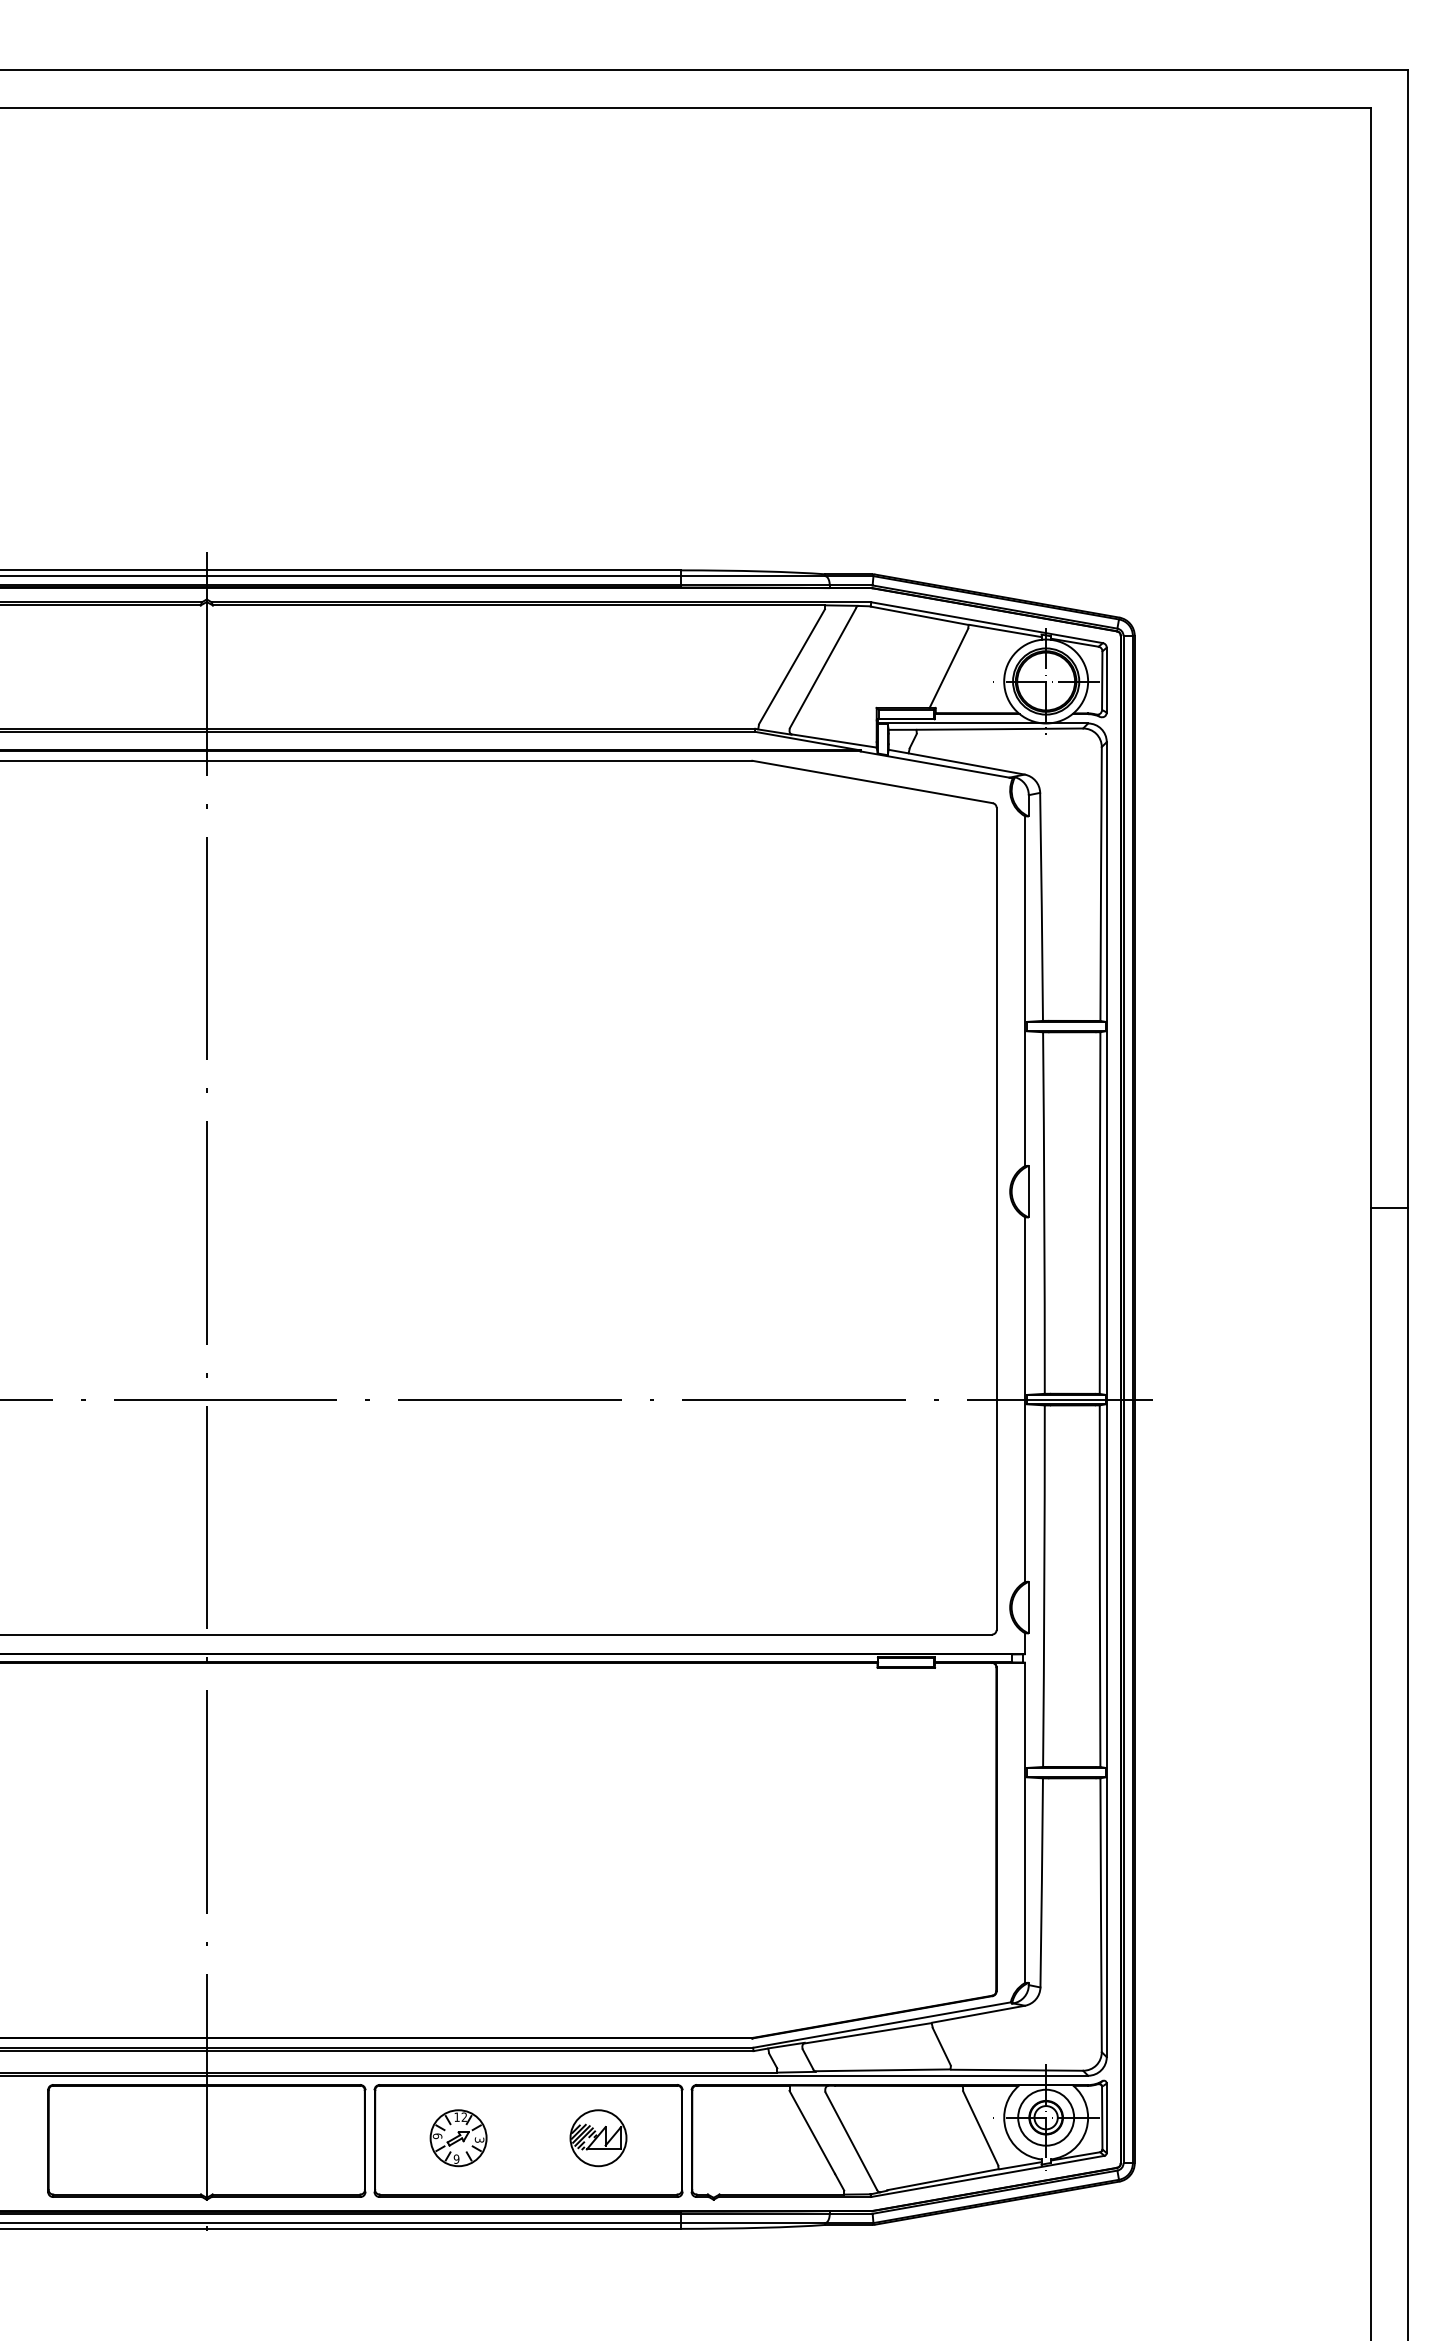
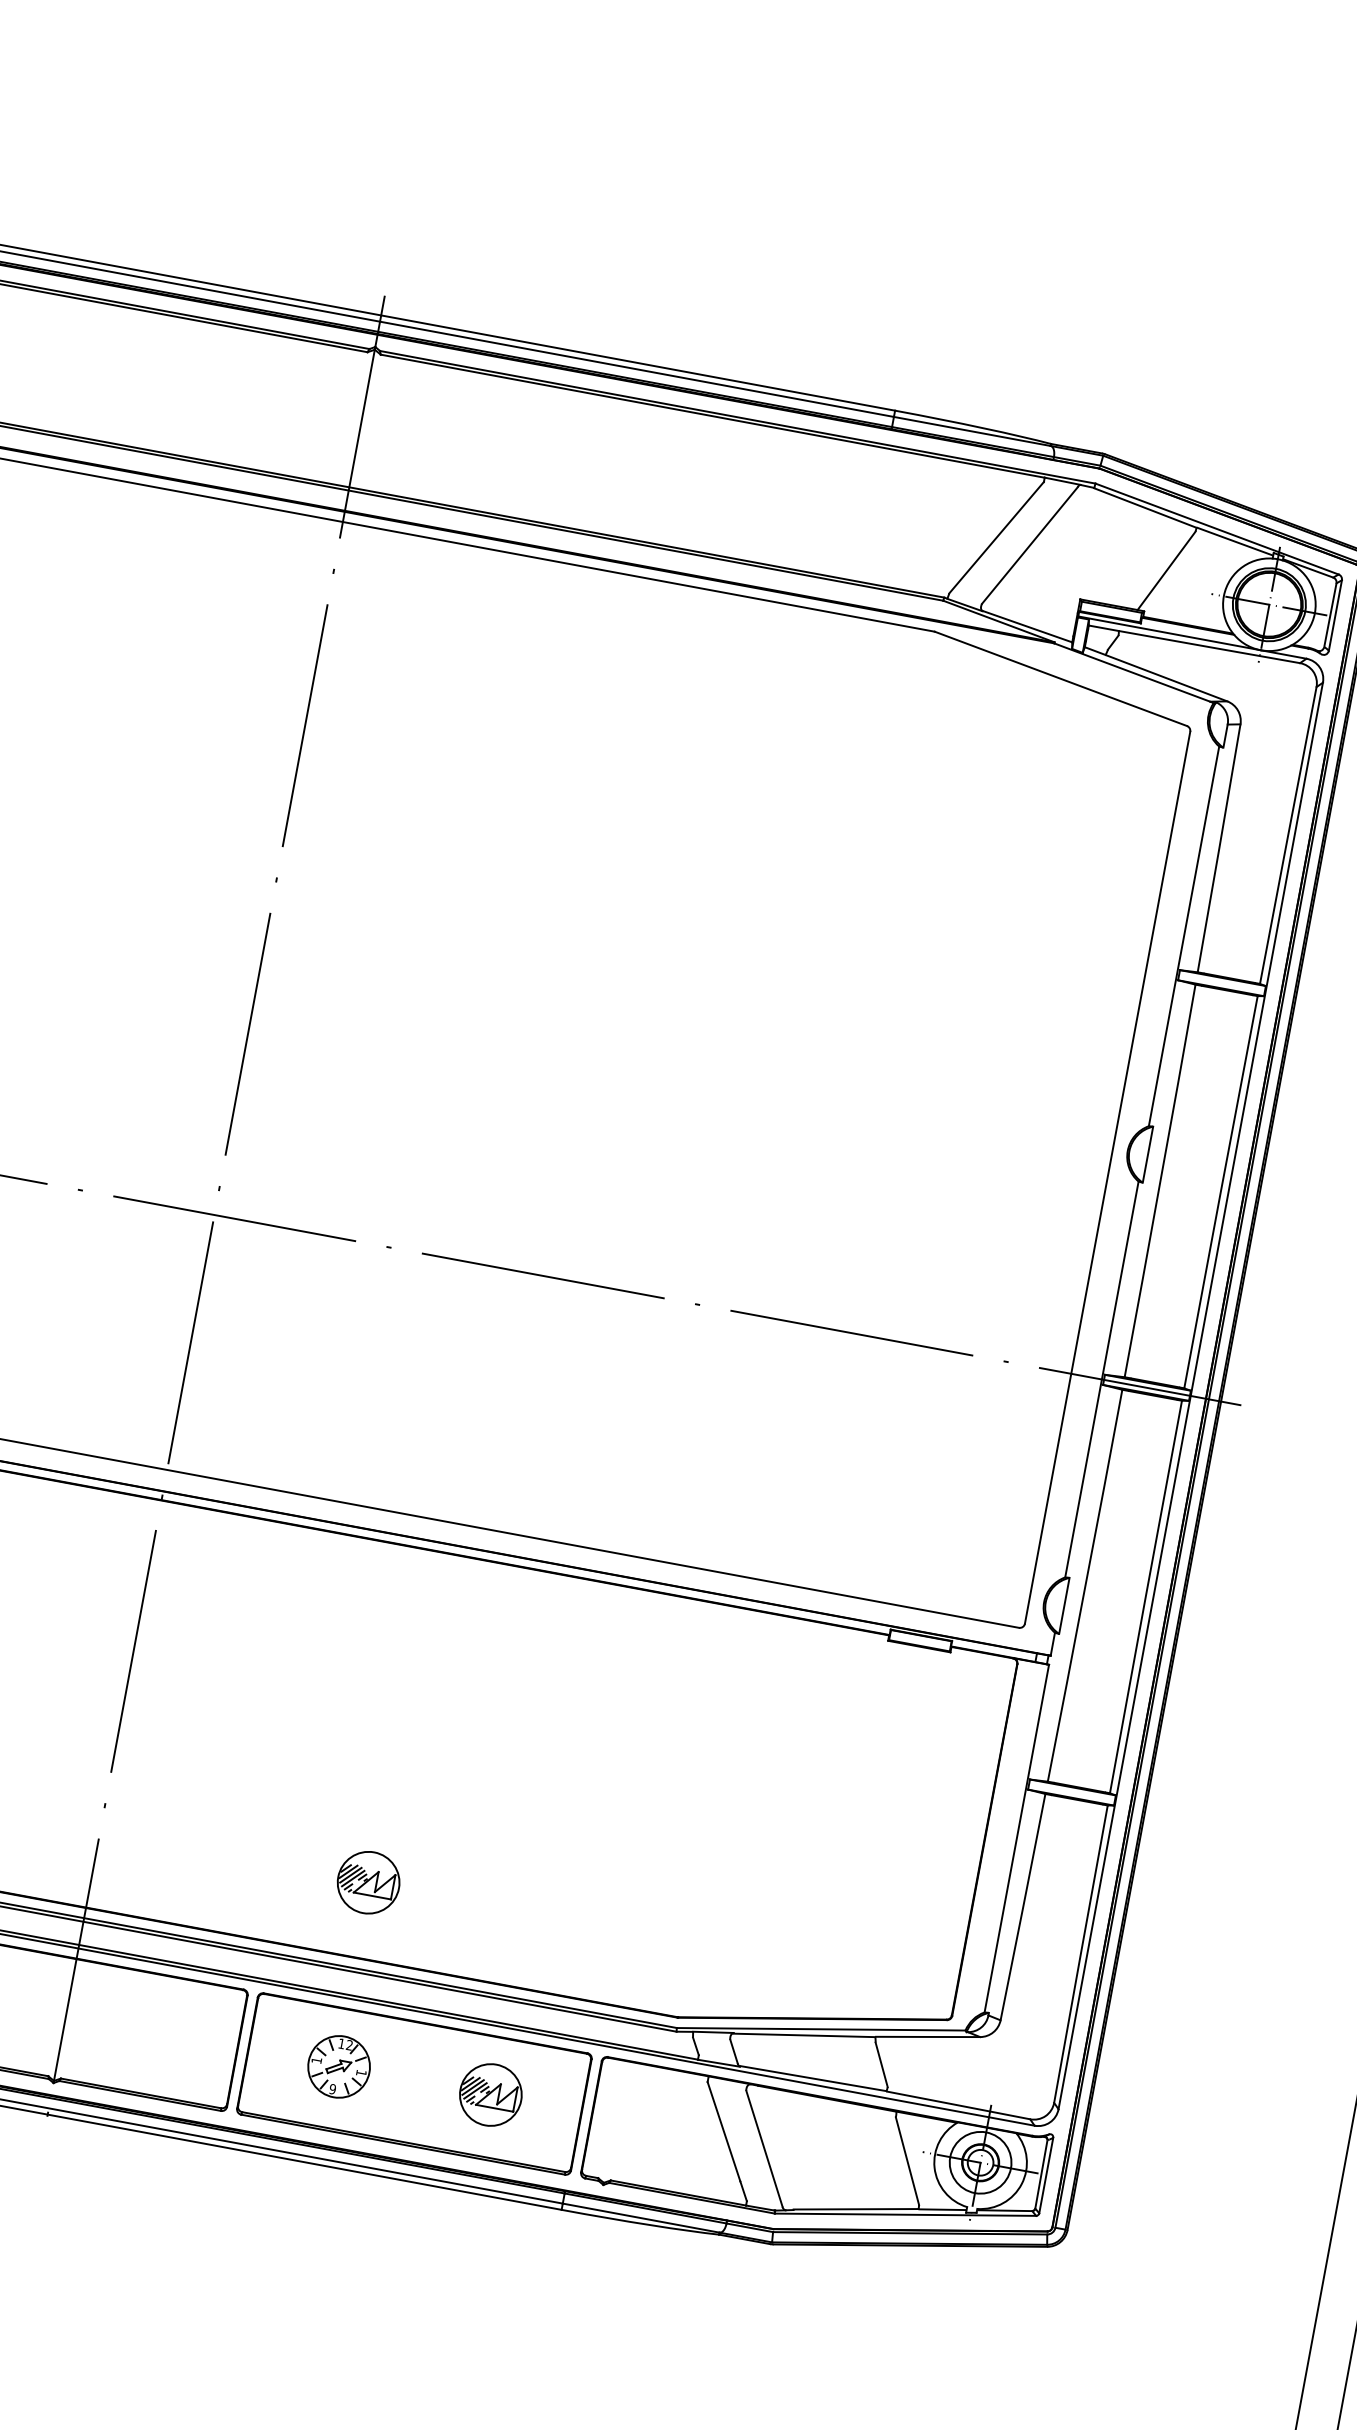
part: (454, 1969) -> (368, 1883), added
text: (437, 2136) -> (316, 2060), 9 -> 1
text: (479, 2139) -> (361, 2072), 3 -> 1

